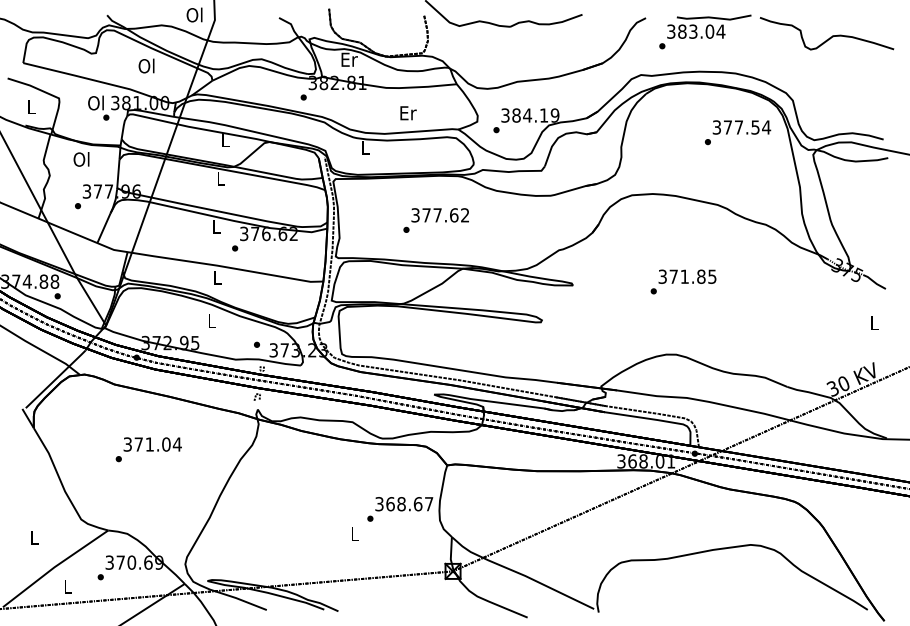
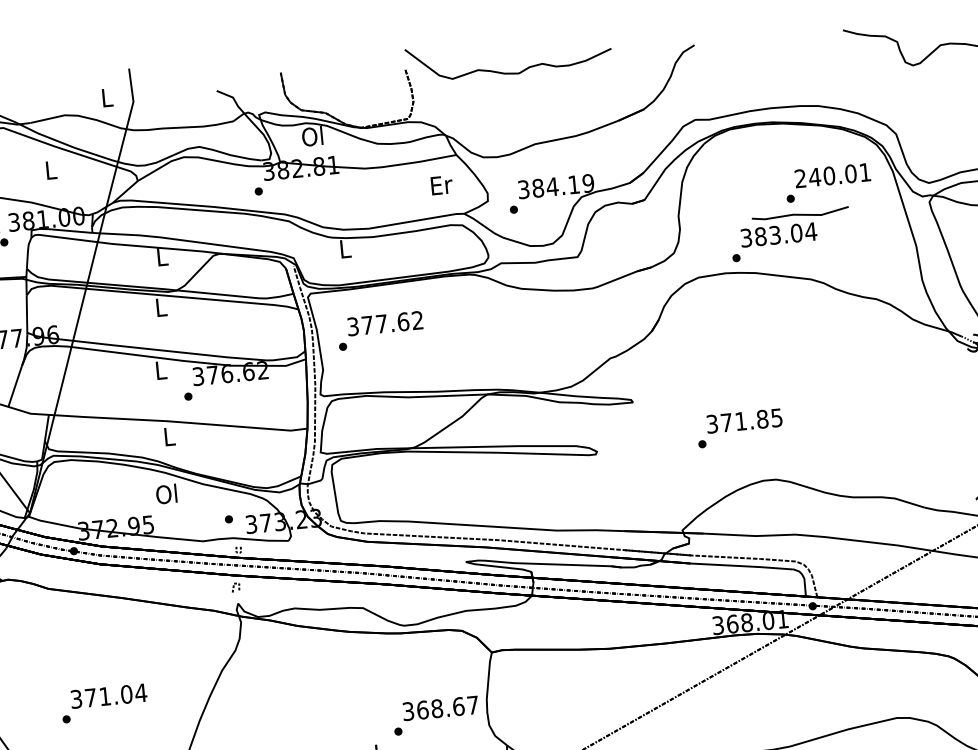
text: (194, 14) -> (106, 97), Ol -> L
part: (705, 31) -> (790, 233), moved
text: (348, 59) -> (312, 136), Er -> Ol
text: (146, 65) -> (50, 169), Ol -> L
text: (408, 113) -> (441, 185), moved
text: (741, 127) -> (832, 175), 377.54 -> 240.01
text: (435, 220) -> (379, 330), moved
text: (683, 281) -> (739, 427), moved
text: (211, 320) -> (166, 493), L -> Ol
text: (148, 449) -> (104, 703), moved

